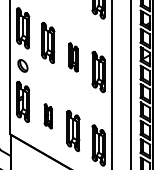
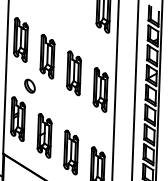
part: (73, 57) -> (74, 73), size x1.43
part: (22, 65) -> (29, 85), moved
part: (48, 116) -> (44, 135), size x1.67

